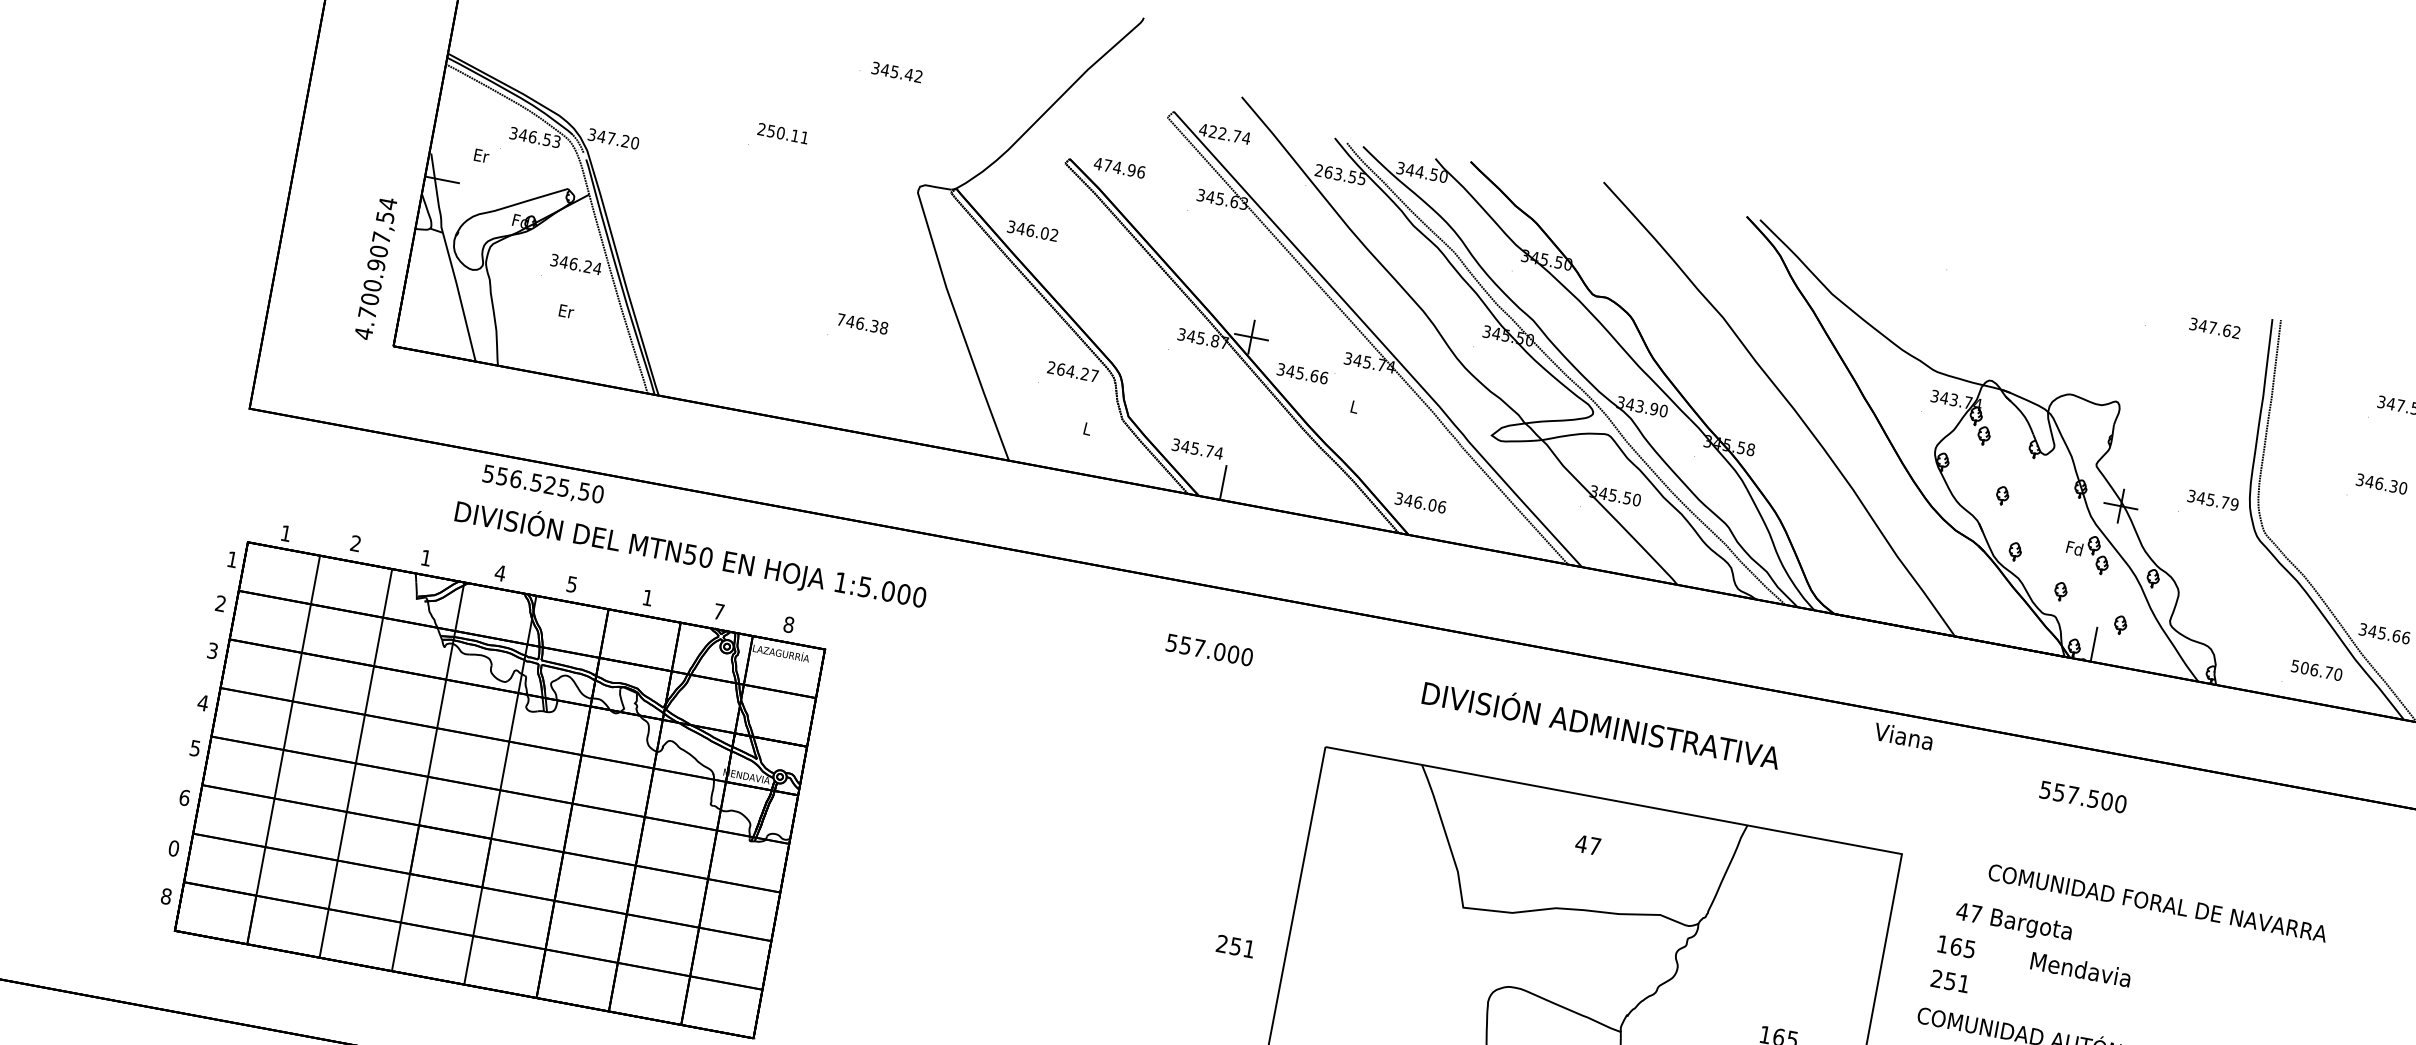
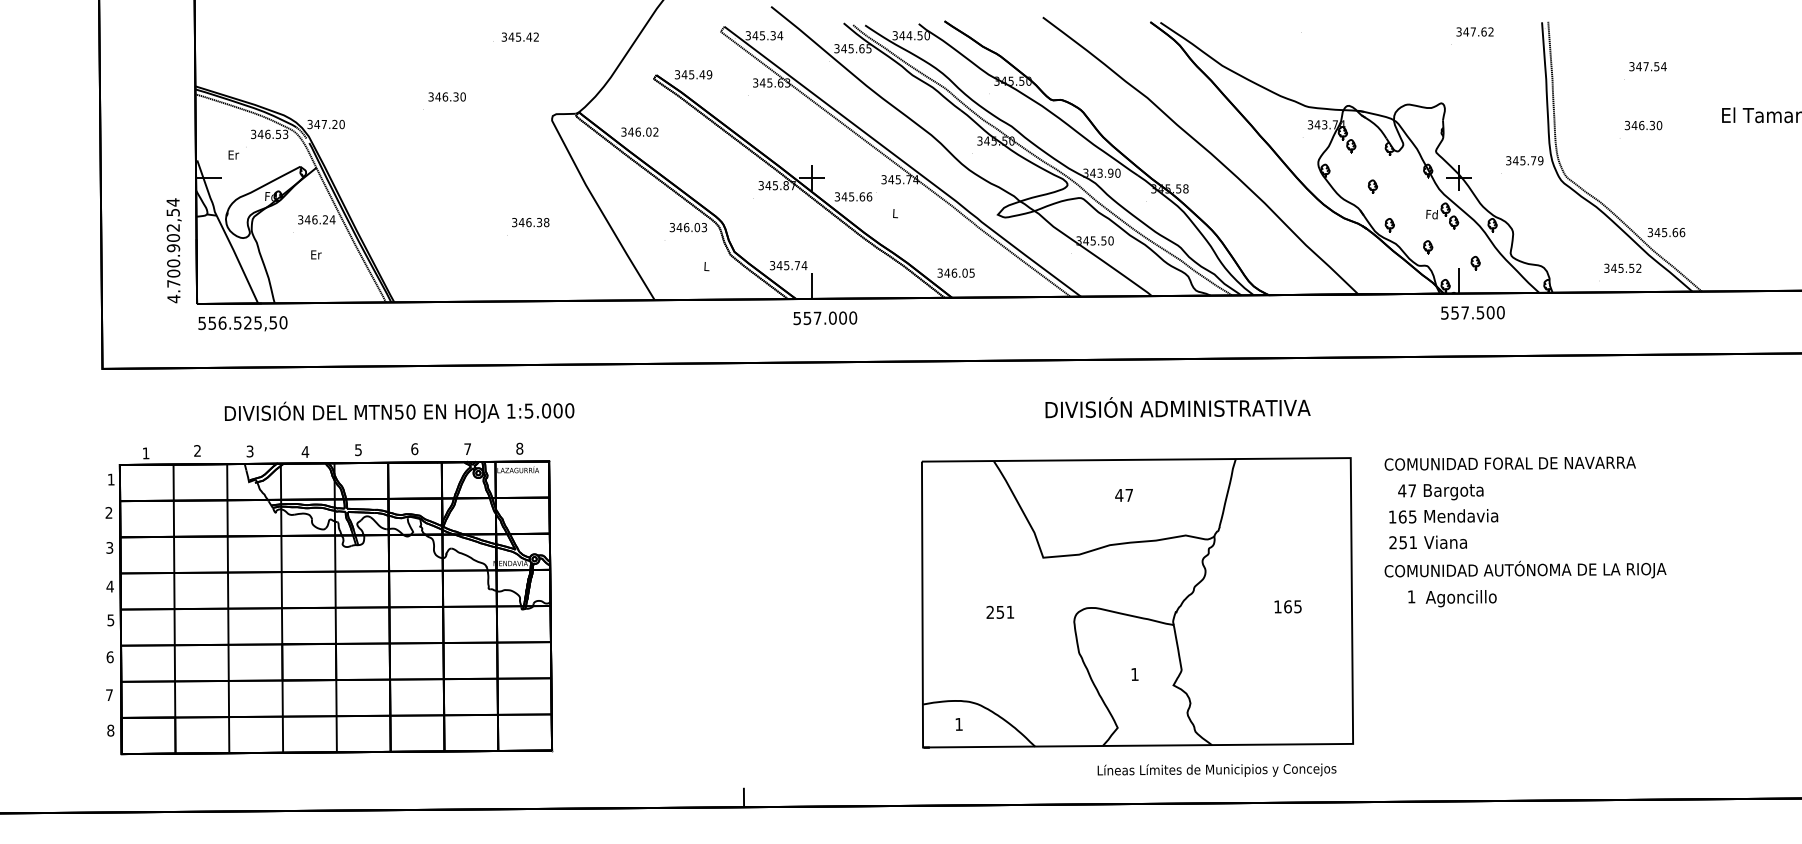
text: (782, 132) -> (446, 96), 250.11 -> 346.30
text: (1219, 132) -> (760, 35), 422.74 -> 345.34
text: (1119, 167) -> (693, 74), 474.96 -> 345.49
text: (1336, 173) -> (849, 48), 263.55 -> 345.65
text: (380, 237) -> (172, 227), 4.700.907,54 -> 4.700.902,54
text: (840, 319) -> (514, 222), 746.38 -> 346.38
text: (2214, 327) -> (1474, 31), moved
text: (1071, 371) -> (687, 227), 264.27 -> 346.03
text: (542, 484) -> (242, 323), moved
text: (1441, 506) -> (971, 272), 346.06 -> 346.05
text: (690, 553) -> (399, 411), moved
text: (425, 557) -> (249, 451), 1 -> 3
text: (647, 598) -> (414, 449), 1 -> 6
text: (1209, 650) -> (825, 318), moved
text: (2316, 669) -> (1622, 267), 506.70 -> 345.52
text: (1601, 723) -> (1177, 407), moved
text: (1903, 735) -> (1445, 541), moved
text: (2082, 796) -> (1472, 312), moved
text: (173, 848) -> (109, 695), 0 -> 7
text: (2156, 902) -> (1509, 463), moved
text: (1236, 945) -> (1000, 611), moved
text: (2081, 968) -> (1461, 515), moved

